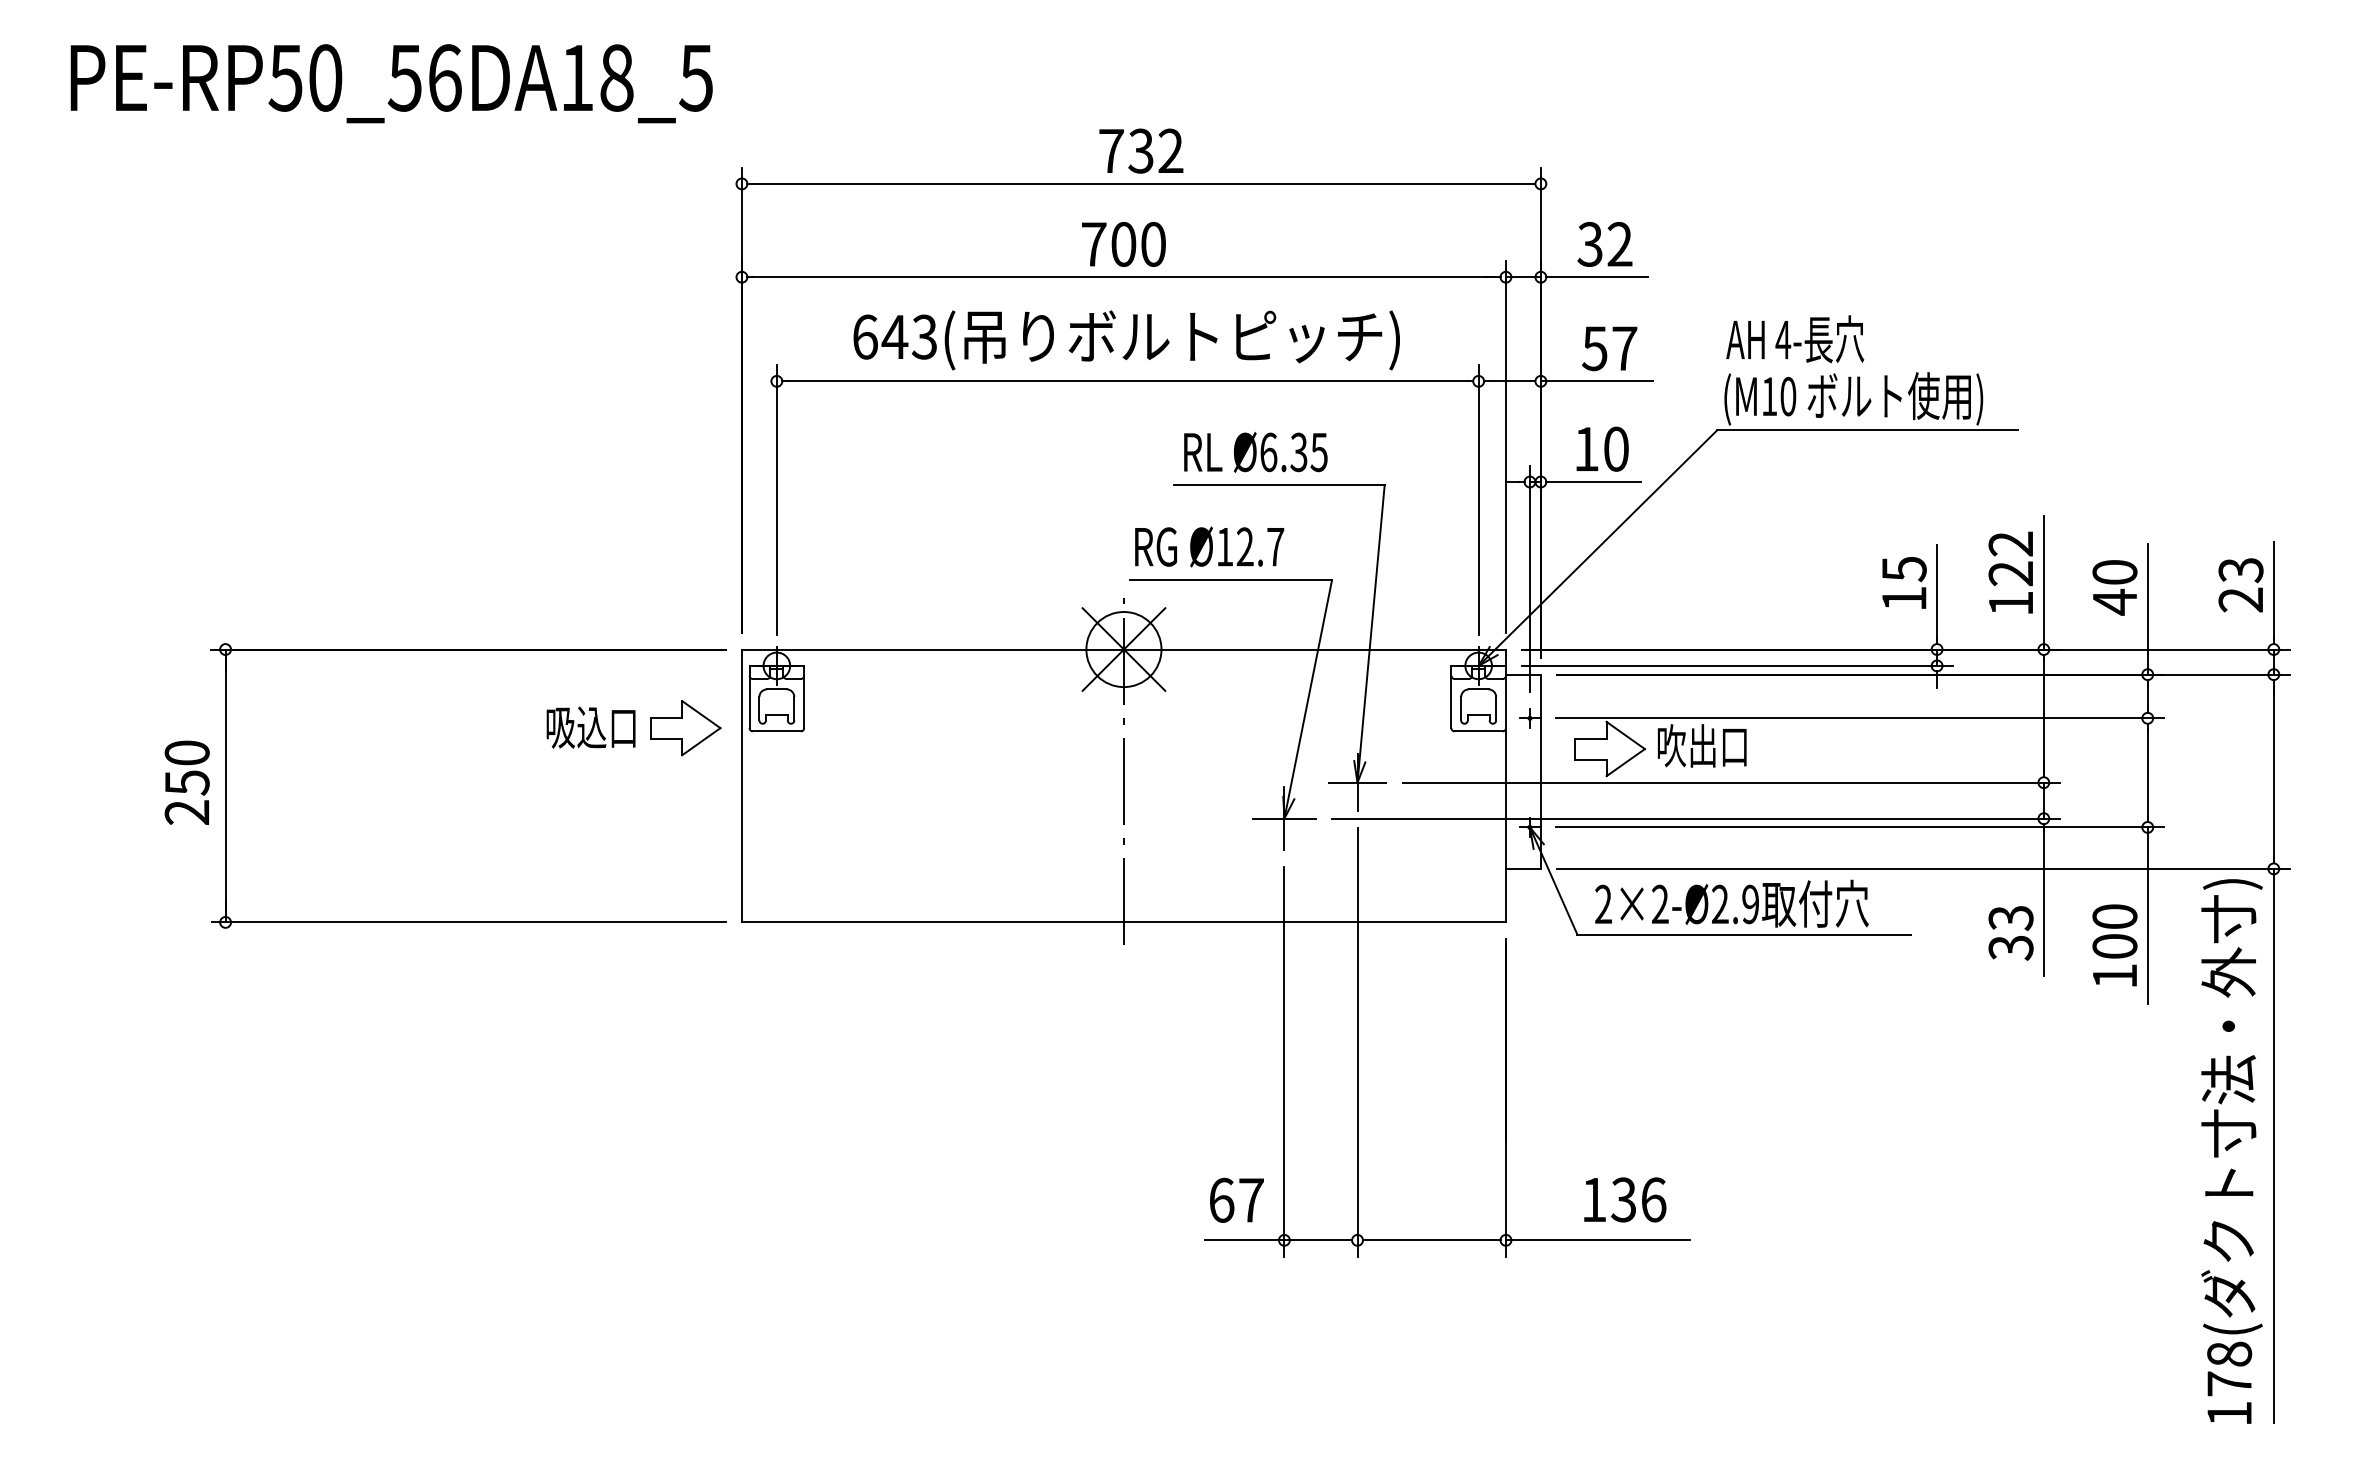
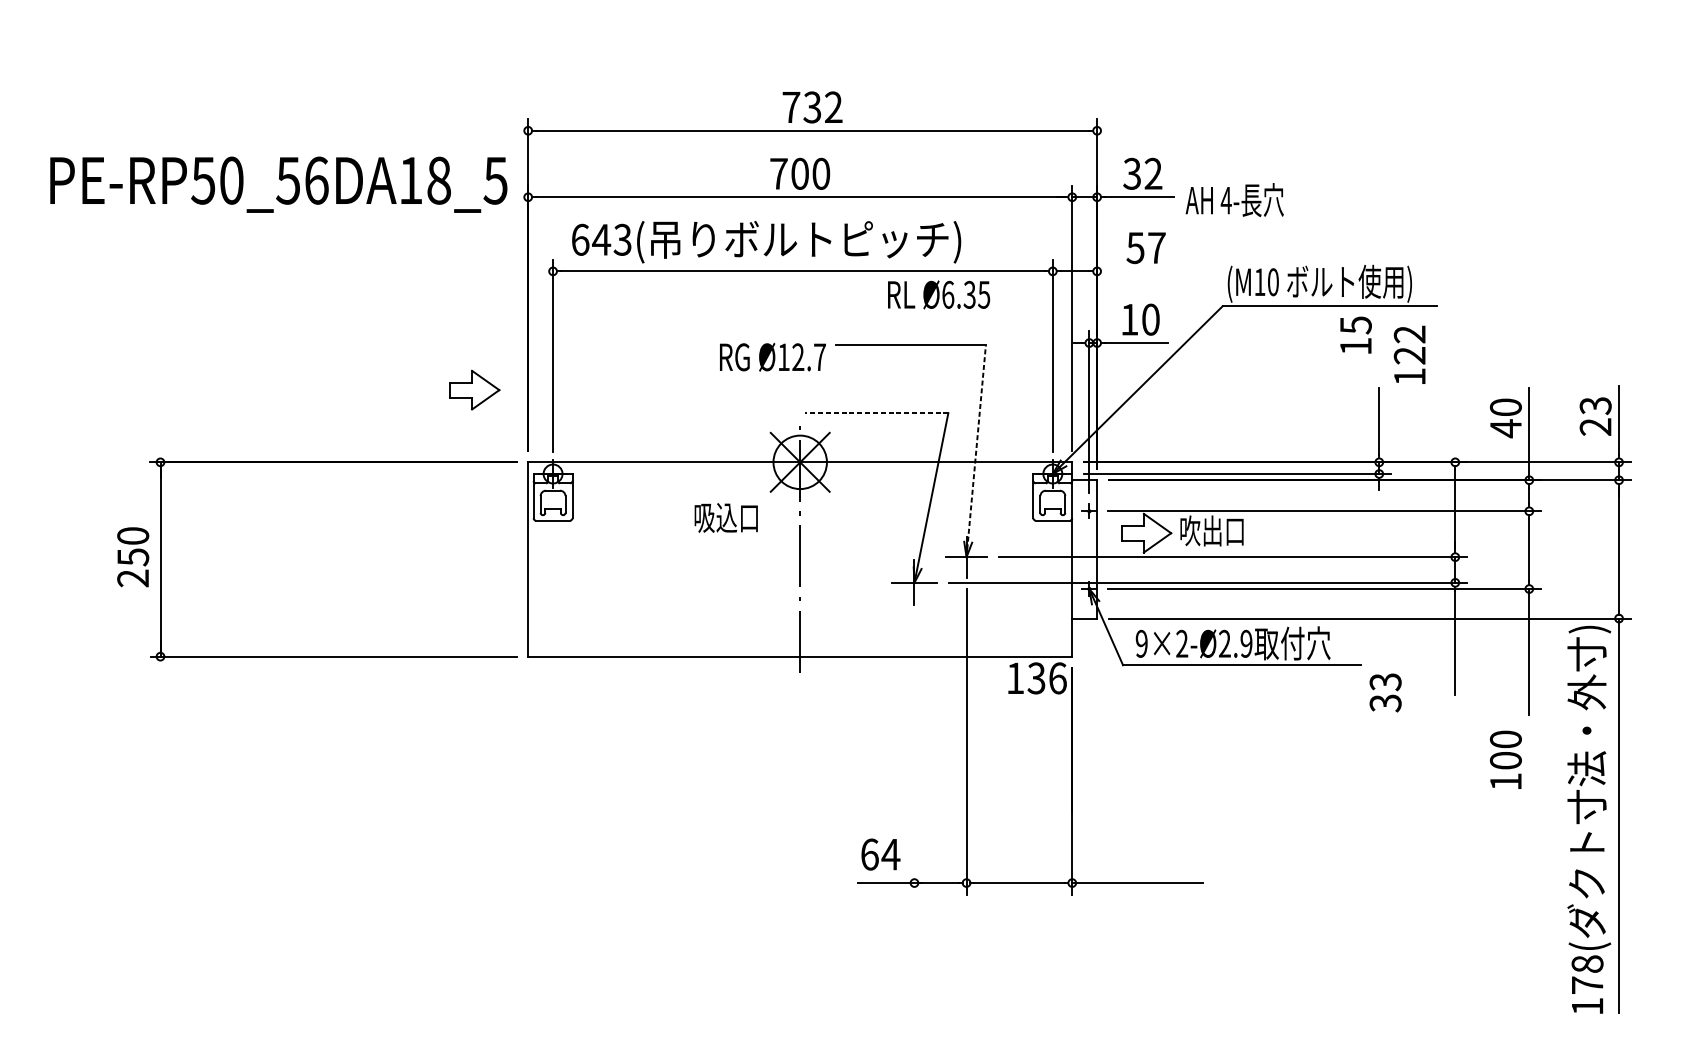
text: (391, 83) -> (278, 184), moved
text: (1795, 339) -> (1235, 200), moved
text: (1126, 340) -> (766, 242), moved
line: (1596, 381) -> (1136, 271), removed
text: (1255, 452) -> (938, 294), moved
text: (1209, 546) -> (772, 356), moved
text: (2010, 572) -> (1409, 354), moved
line: (1231, 580) -> (876, 413), solid -> dashed
text: (1904, 582) -> (1356, 334), moved
line: (2043, 582) -> (1455, 414), removed
line: (1371, 633) -> (976, 450), solid -> dashed
text: (590, 727) -> (725, 517), moved
part: (685, 728) -> (474, 390), moved
text: (1603, 904) -> (1141, 643), 2×2-Ø2.9 -> 9×2-Ø2.9
text: (2010, 933) -> (1385, 693), moved
text: (2114, 945) -> (1505, 759), moved
line: (1284, 1061) -> (914, 755), removed
text: (1625, 1199) -> (1037, 678), moved
text: (1250, 1200) -> (890, 854), 67 -> 64

